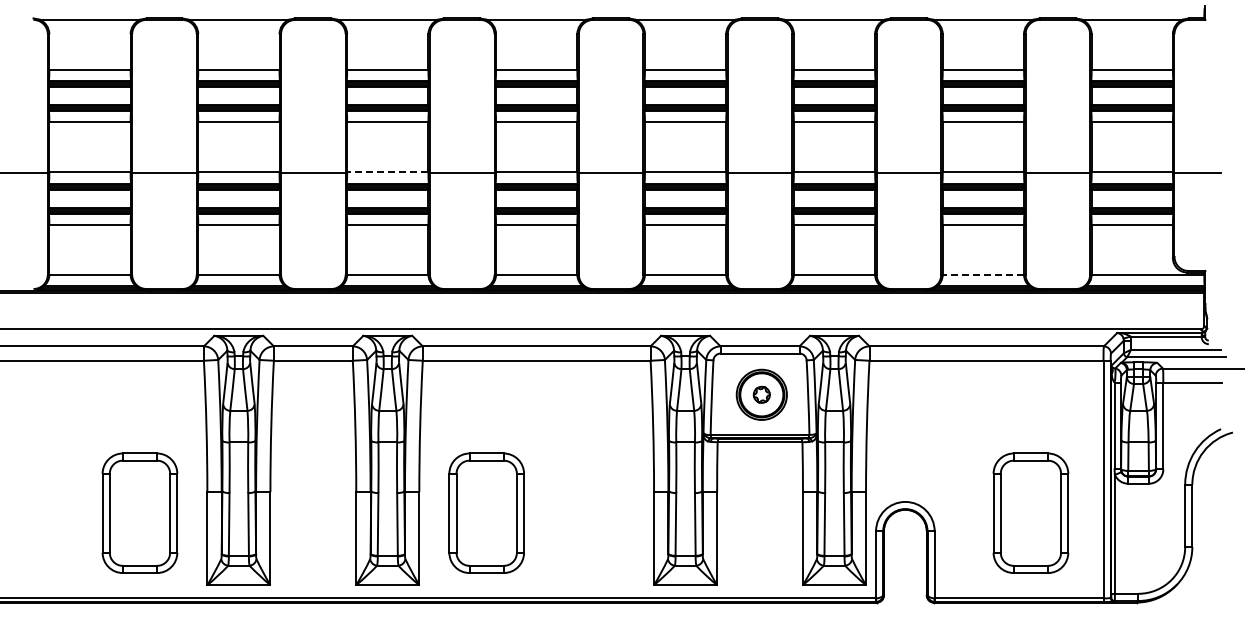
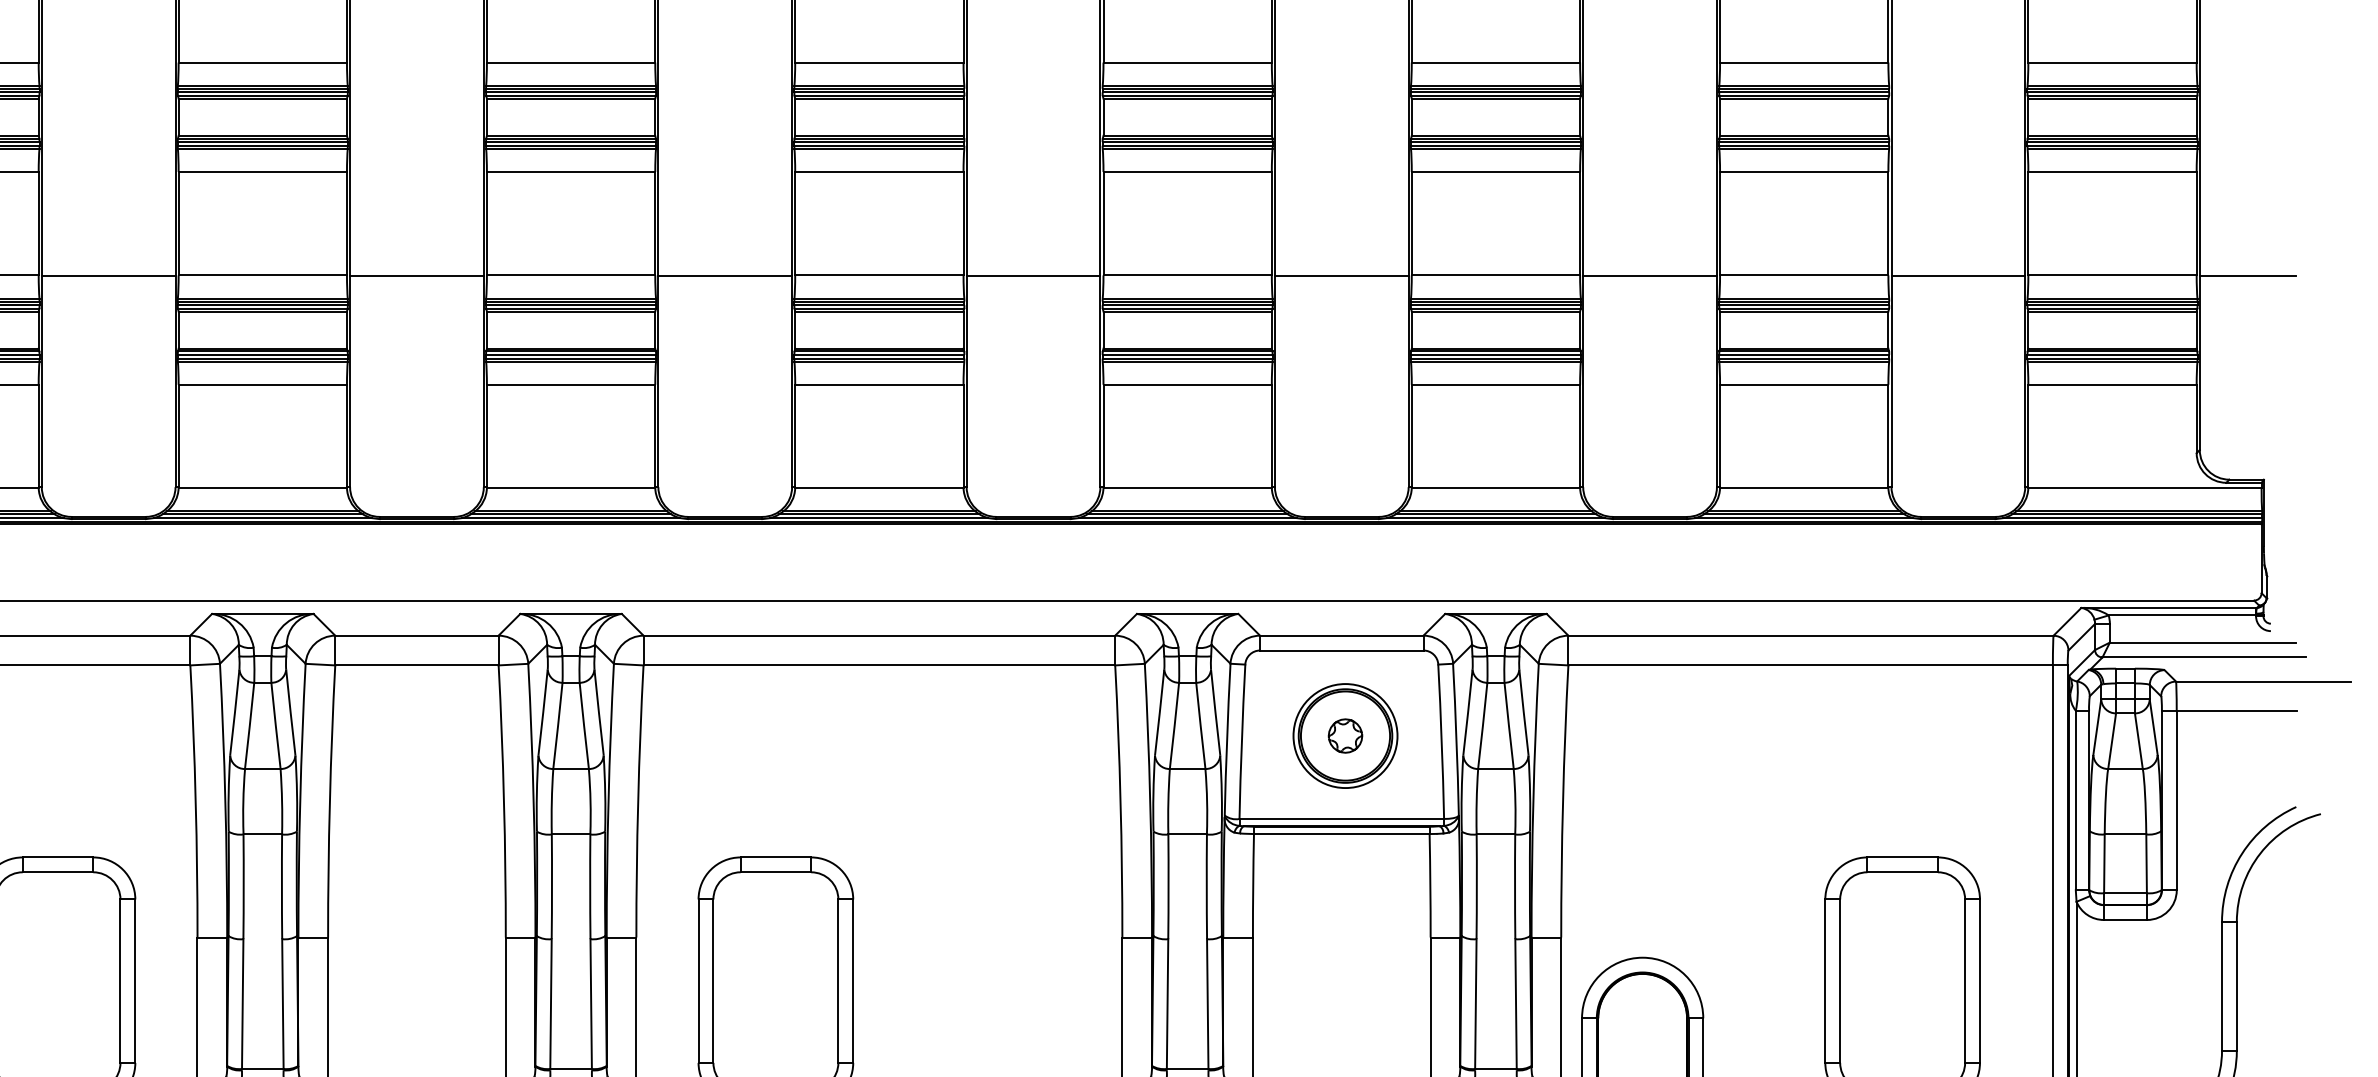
line: (387, 172) -> (570, 275), dashed -> solid
line: (983, 275) -> (1804, 488), dashed -> solid

